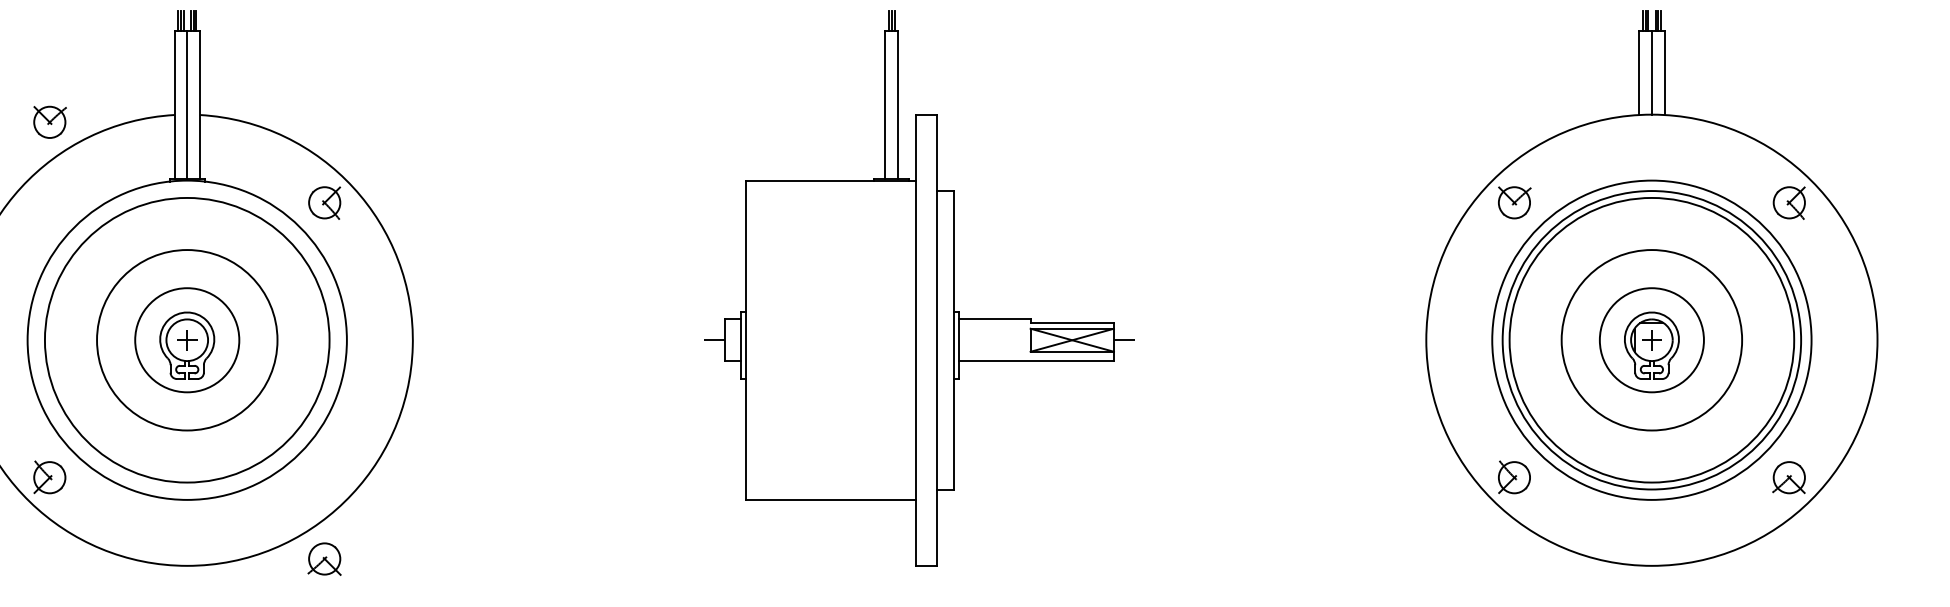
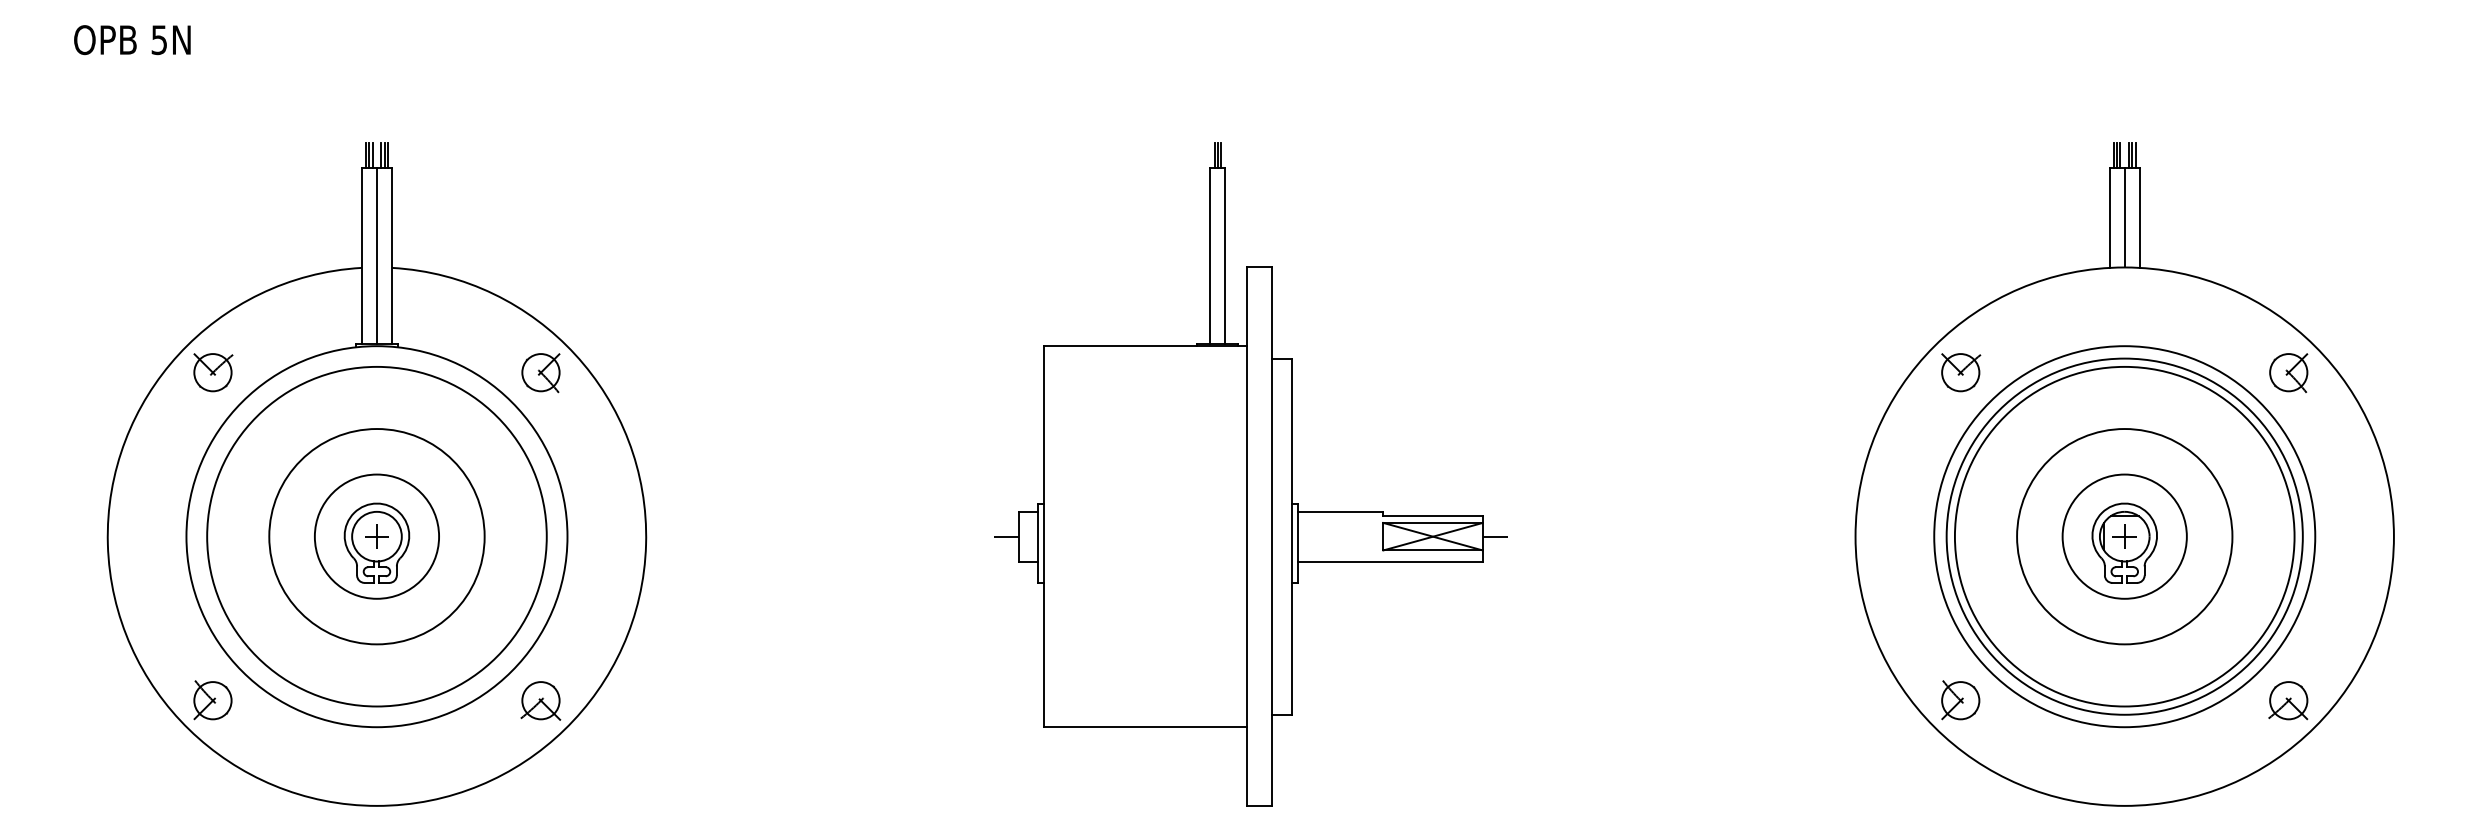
part: (50, 122) -> (213, 372), moved
part: (324, 558) -> (540, 700), moved

